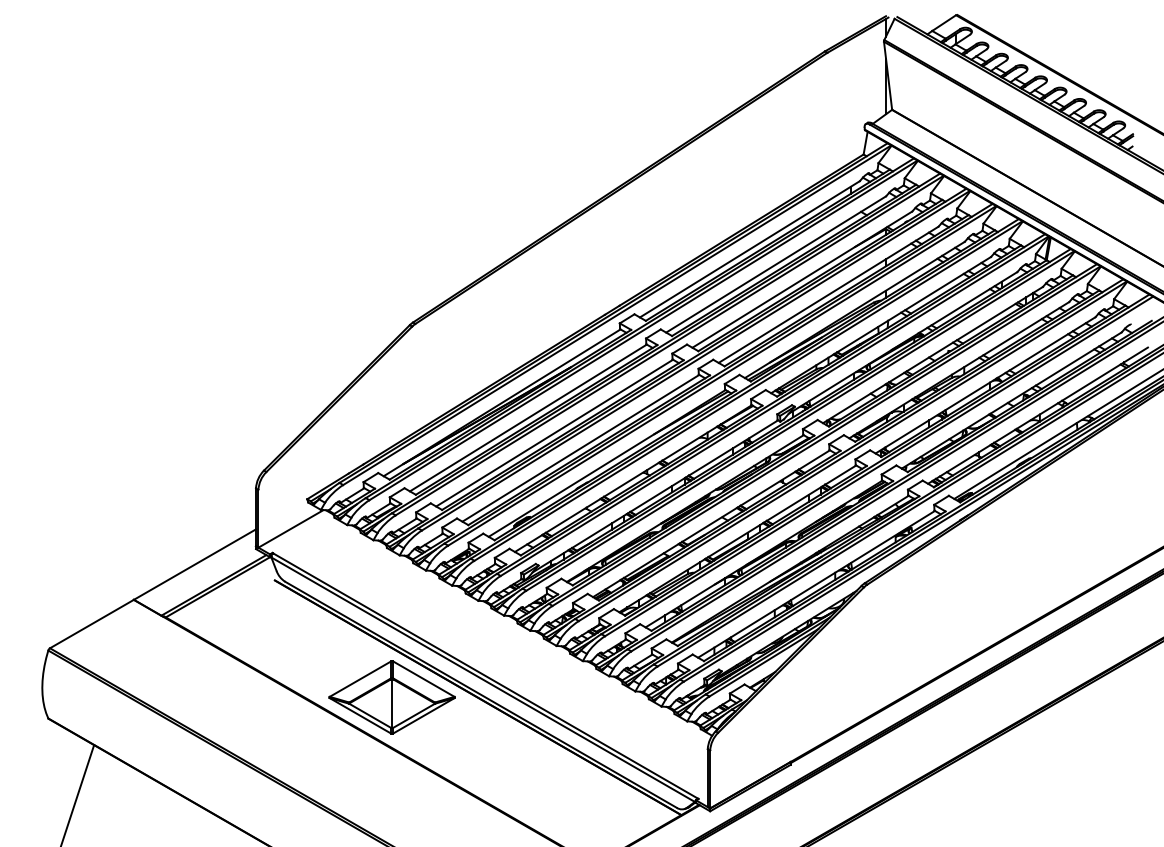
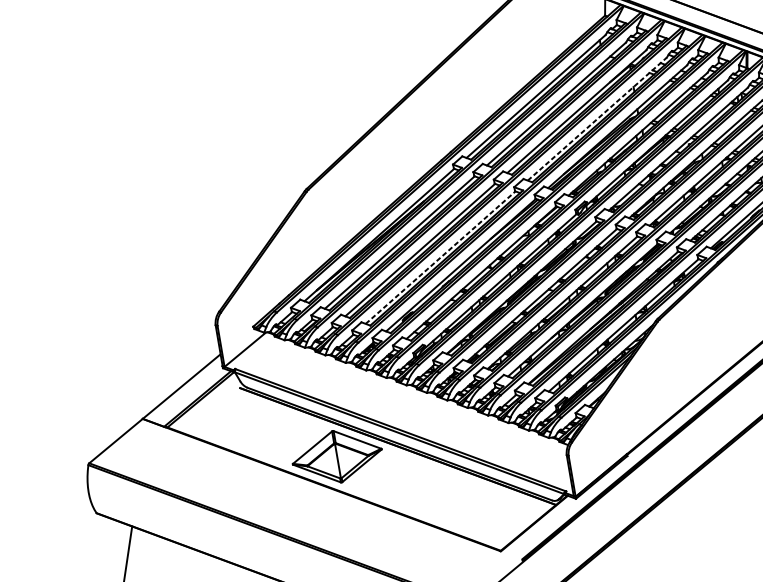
line: (829, 294) -> (597, 118), solid -> dashed
line: (581, 448) -> (441, 257), solid -> dashed

